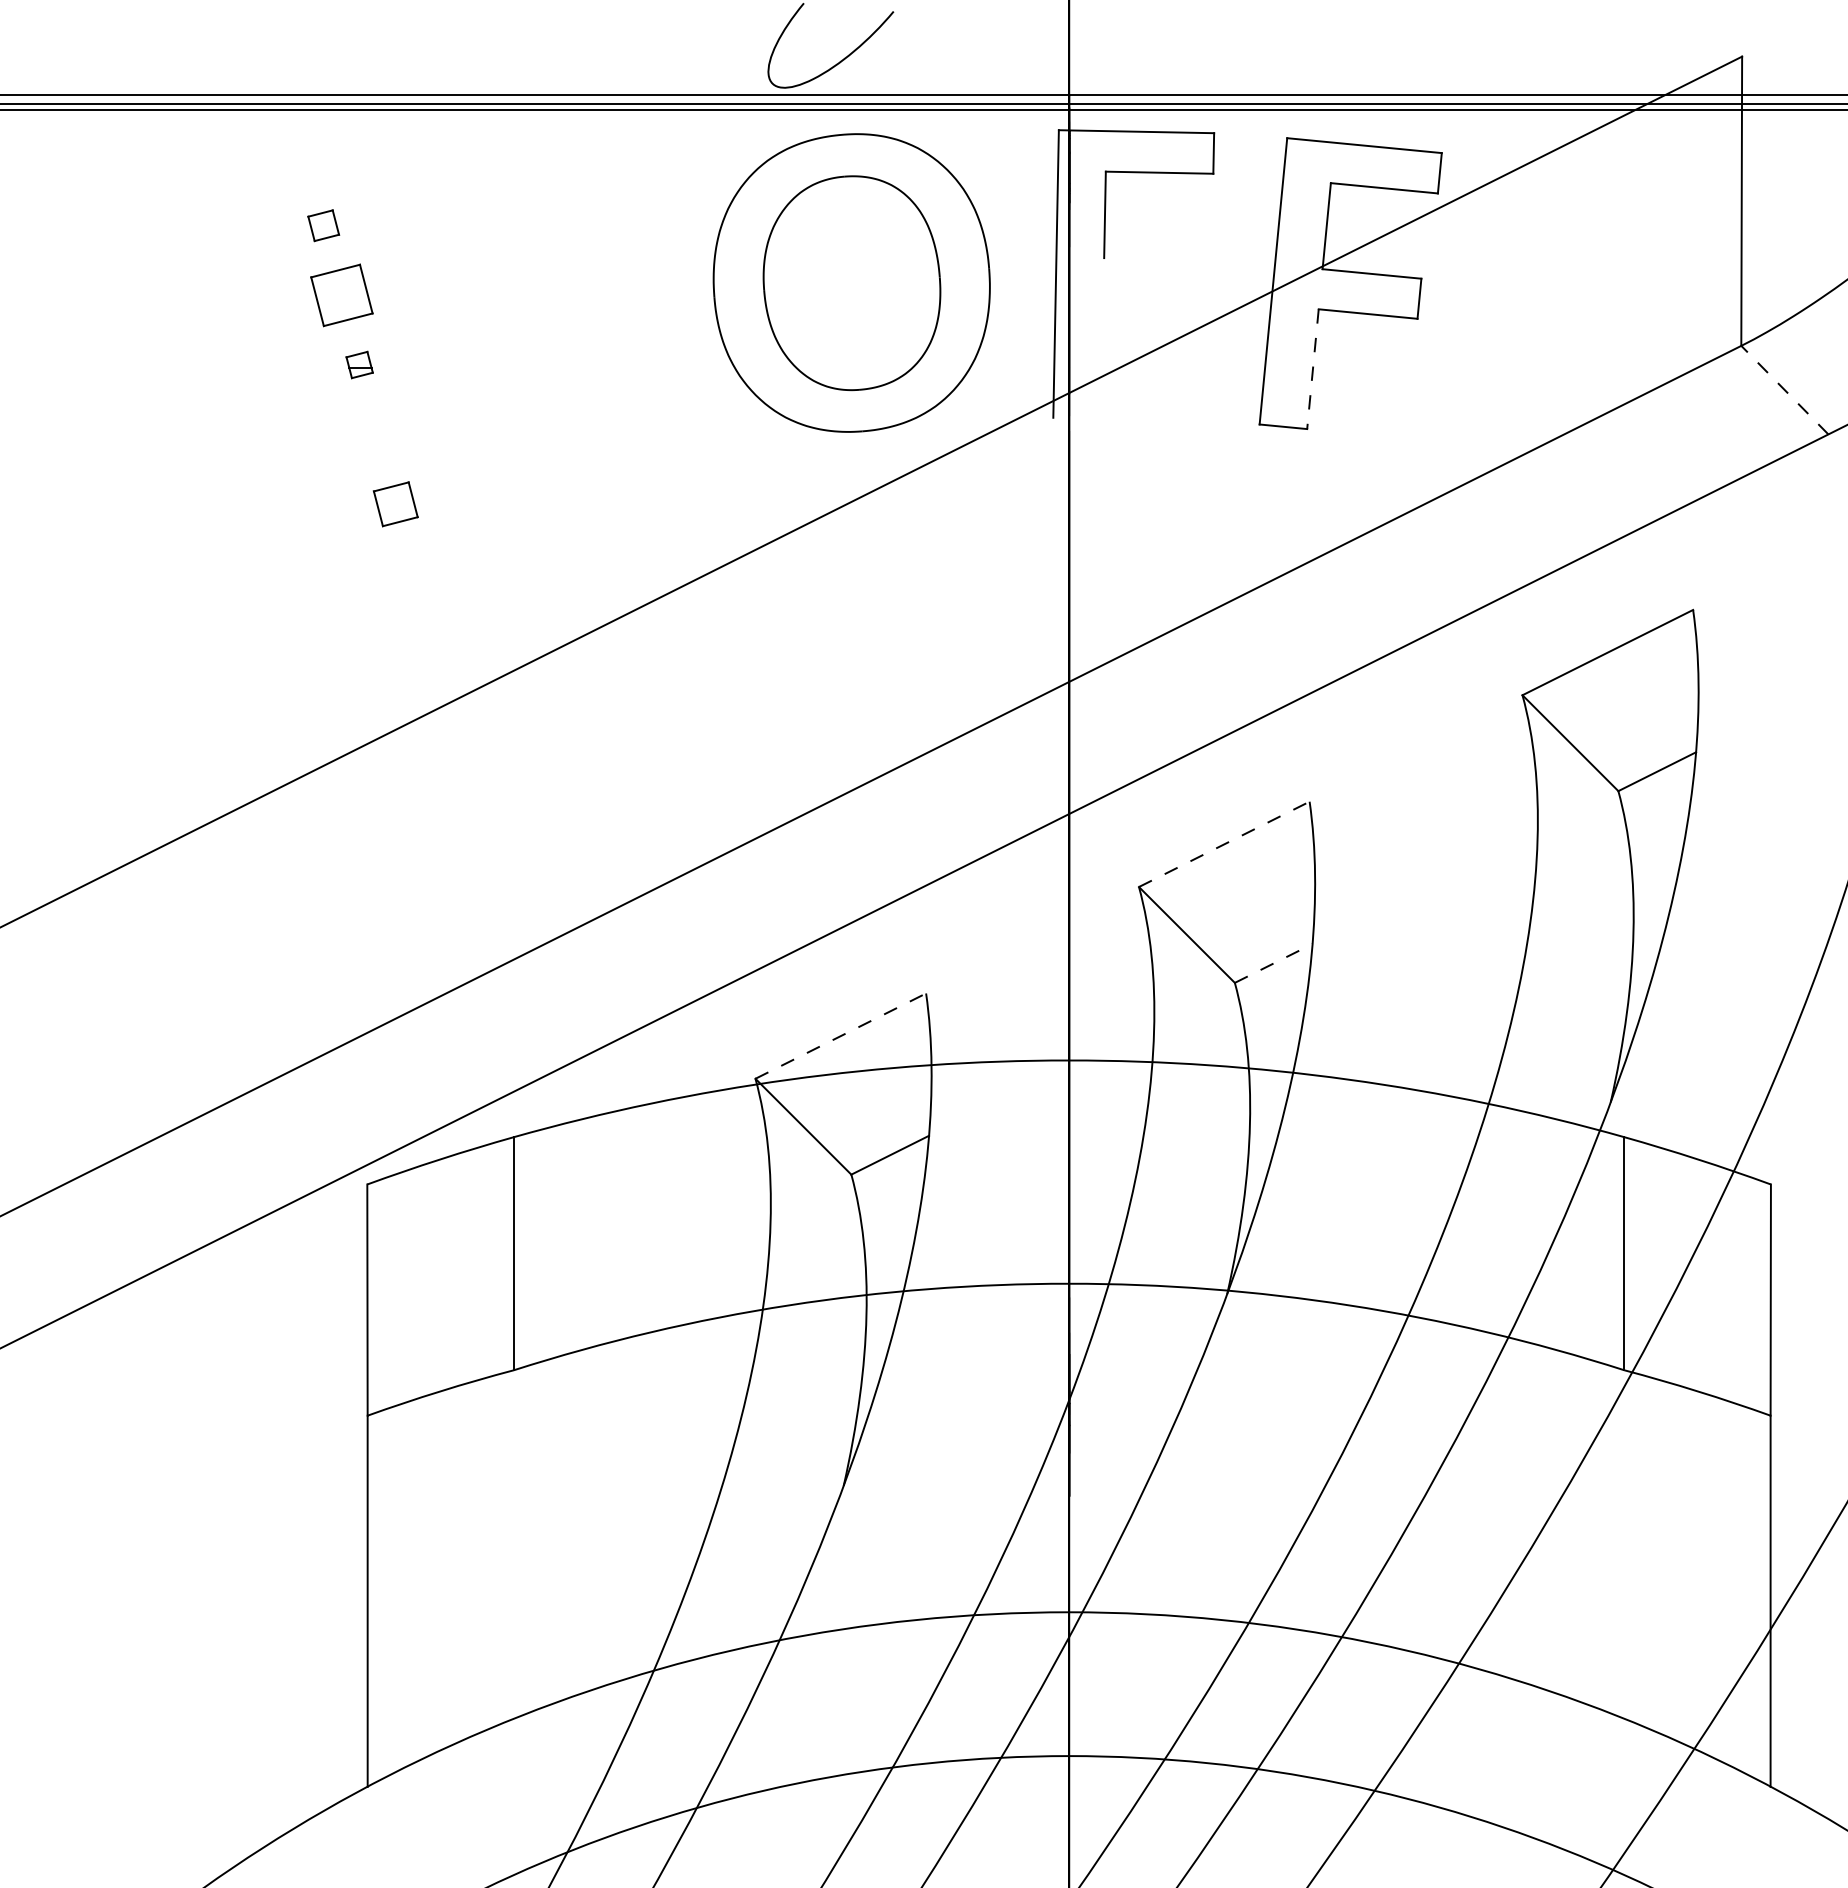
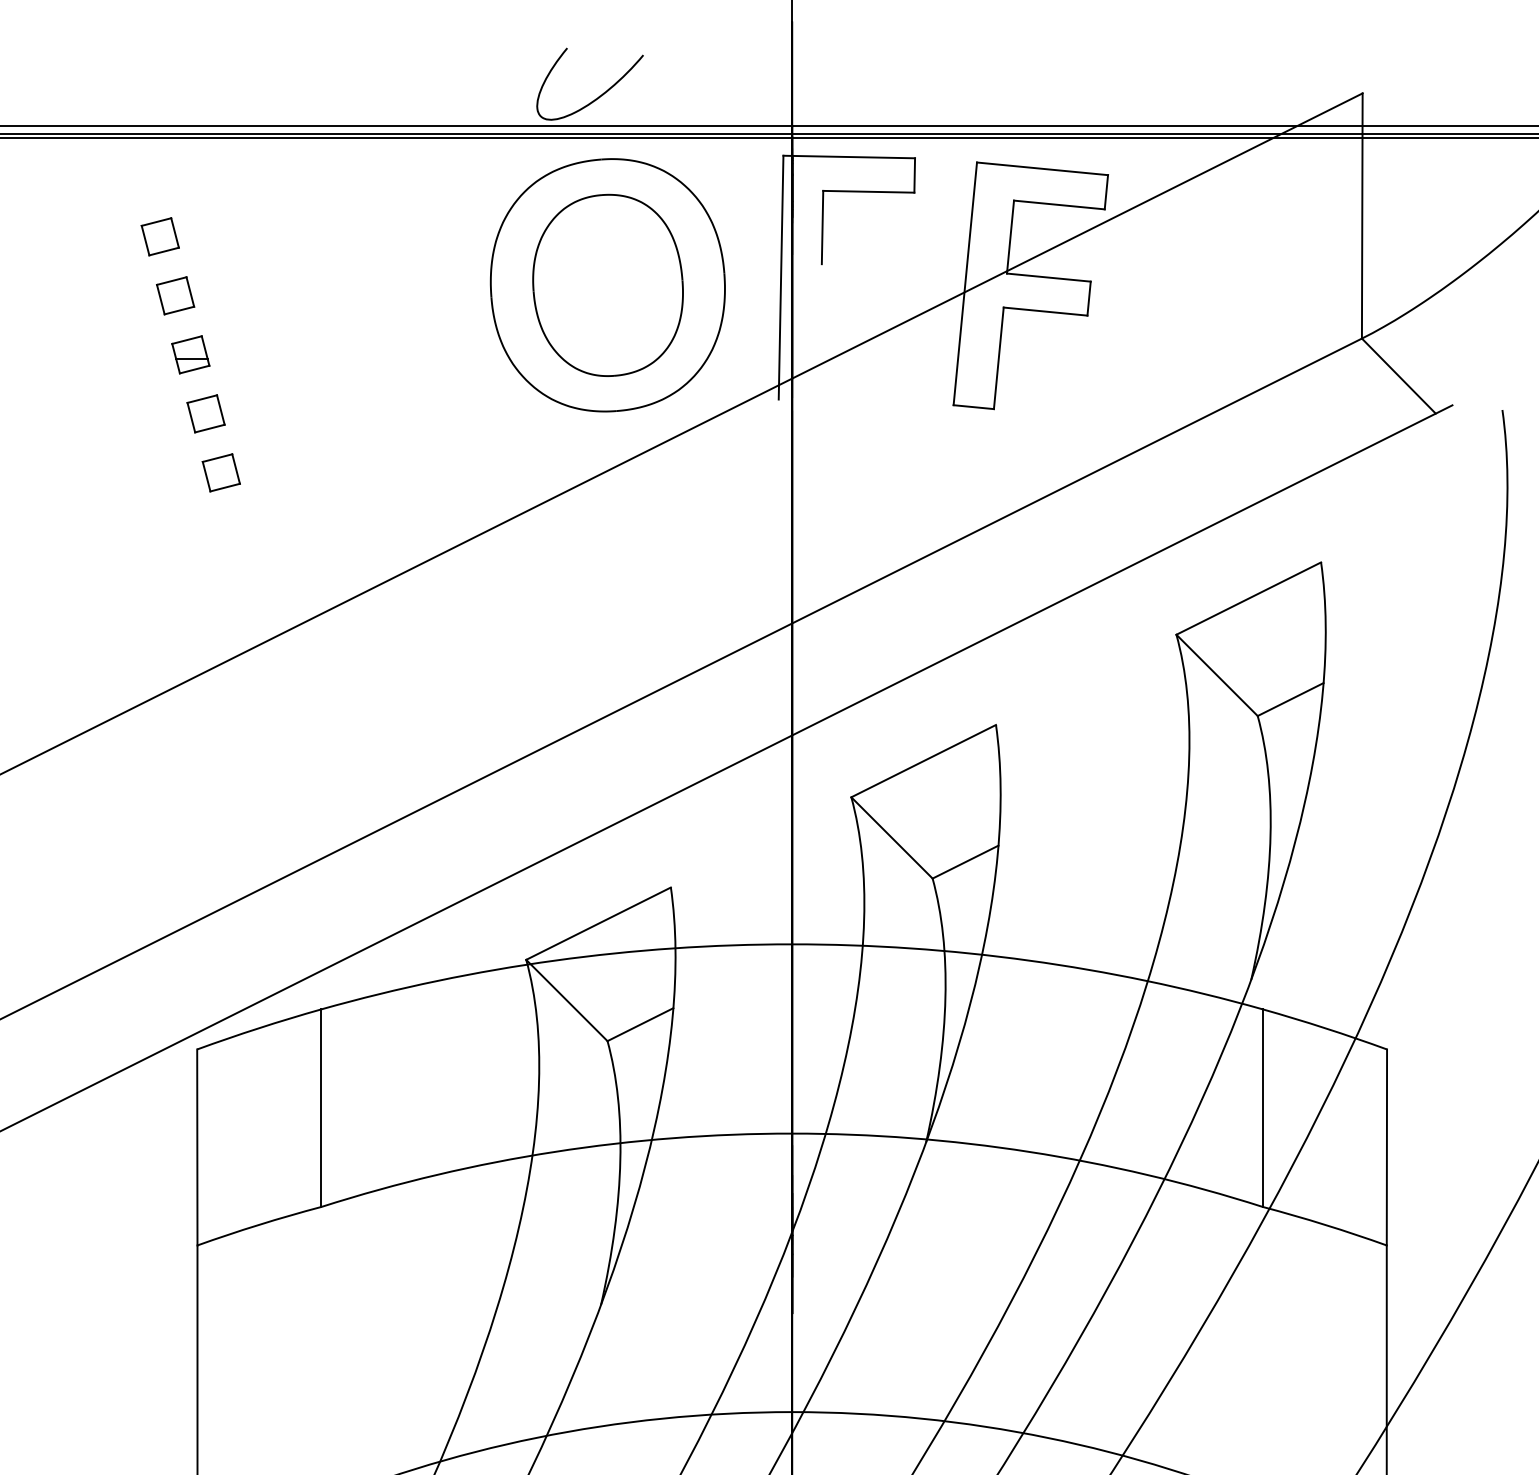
part: (323, 225) -> (160, 236), size x1.43
part: (341, 295) -> (175, 295), size x0.71
part: (359, 364) -> (190, 354), size x1.67
line: (1312, 369) -> (998, 358), dashed -> solid
line: (1784, 389) -> (1398, 375), dashed -> solid
part: (377, 434) -> (205, 413), added
line: (1224, 844) -> (923, 761), dashed -> solid
line: (1274, 963) -> (966, 862), dashed -> solid
line: (841, 1035) -> (599, 923), dashed -> solid

